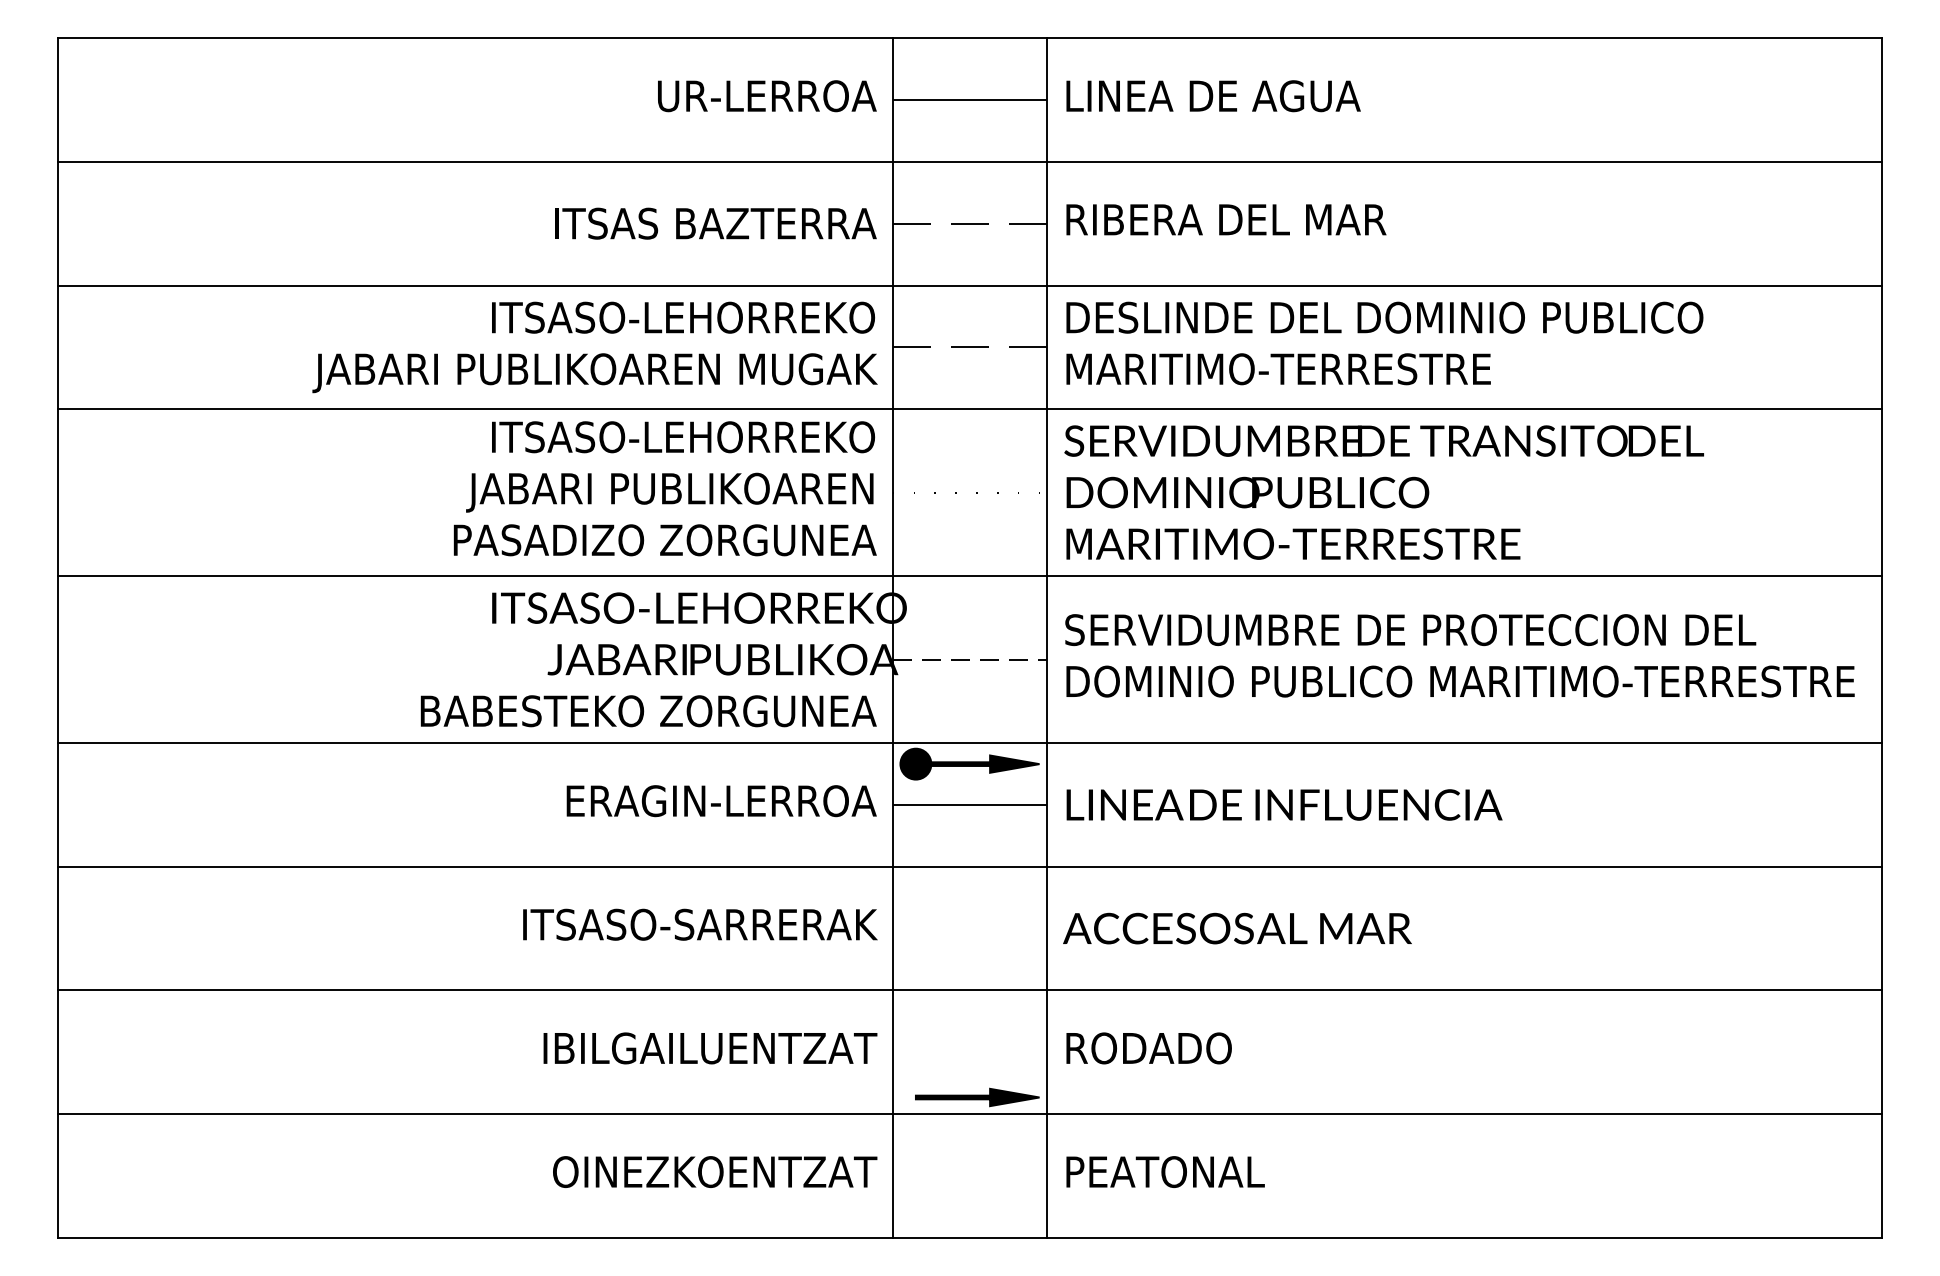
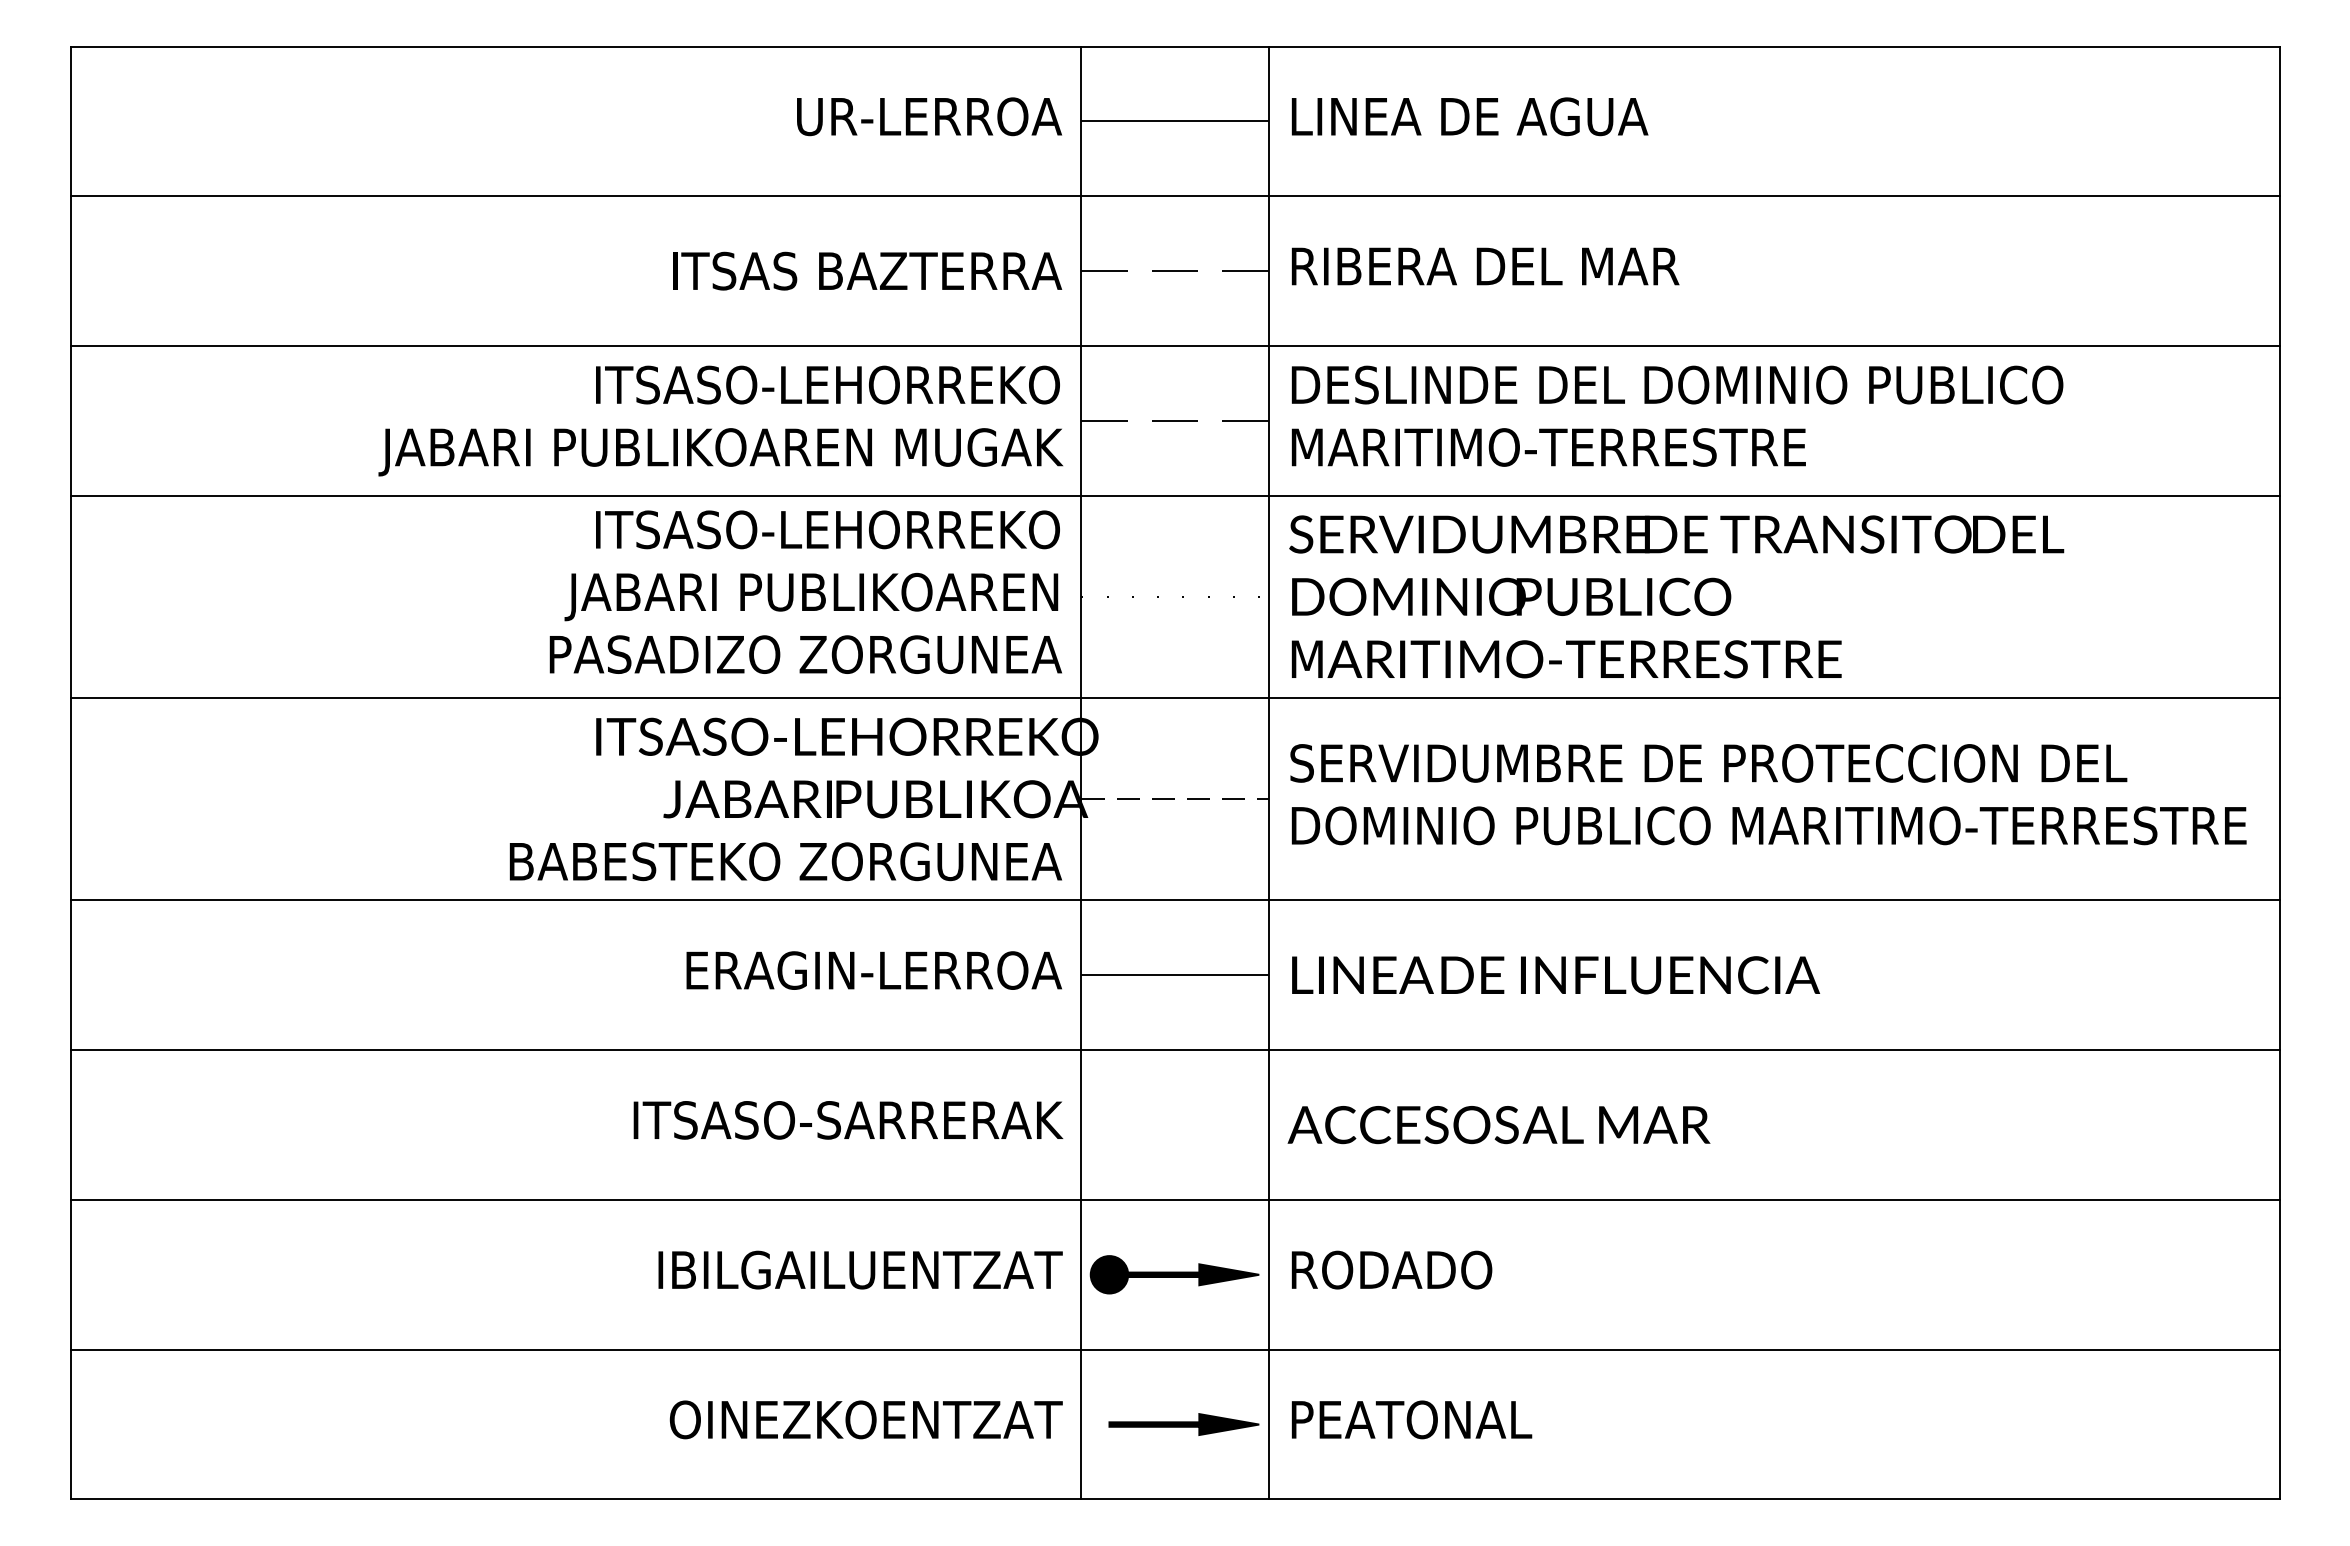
part: (969, 763) -> (1174, 1274), moved
part: (977, 1097) -> (1183, 1424), moved

